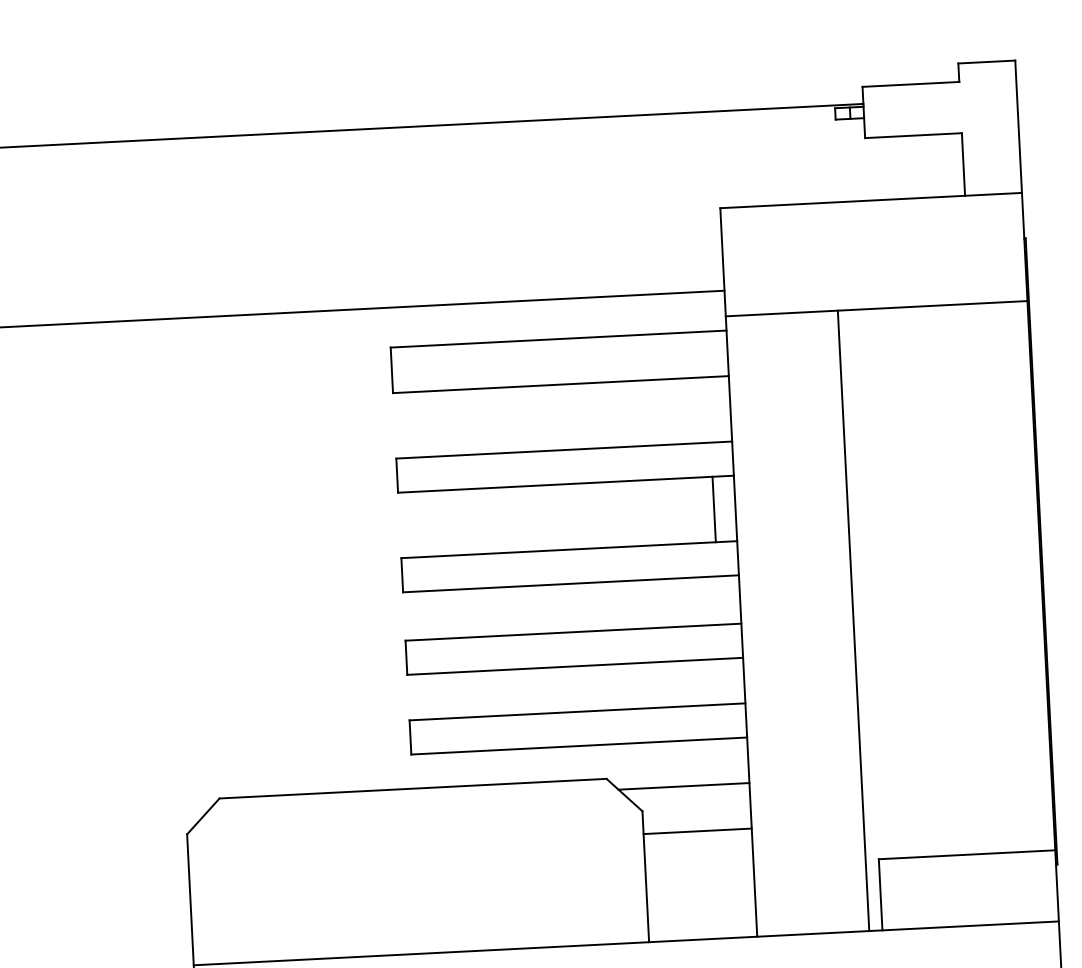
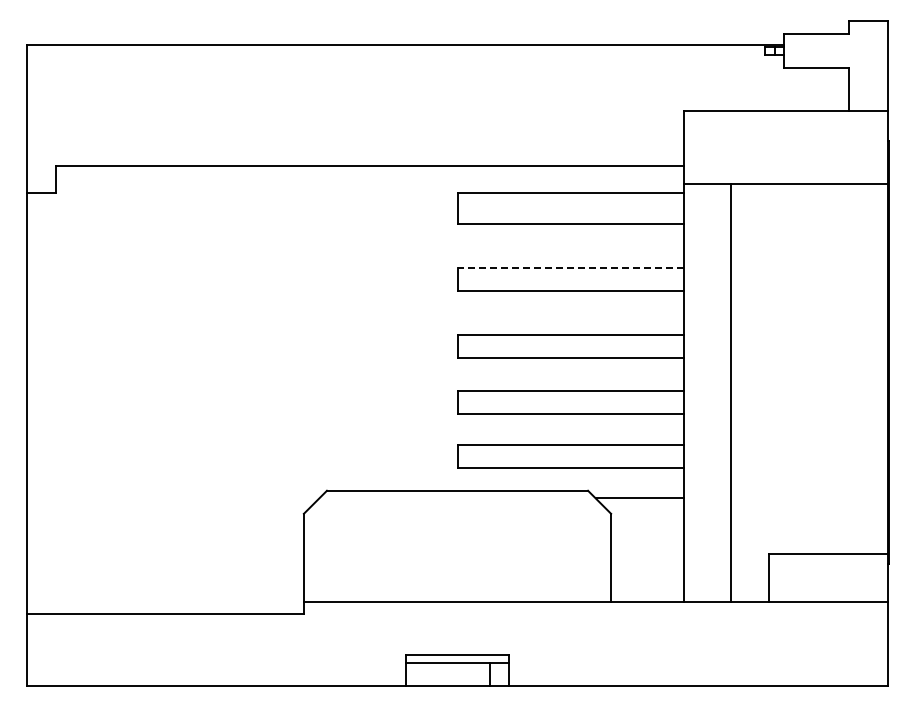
line: (563, 450) -> (570, 268), solid -> dashed
line: (713, 509) -> (669, 313), removed
line: (853, 620) -> (730, 392), moved
line: (697, 831) -> (647, 529), removed

